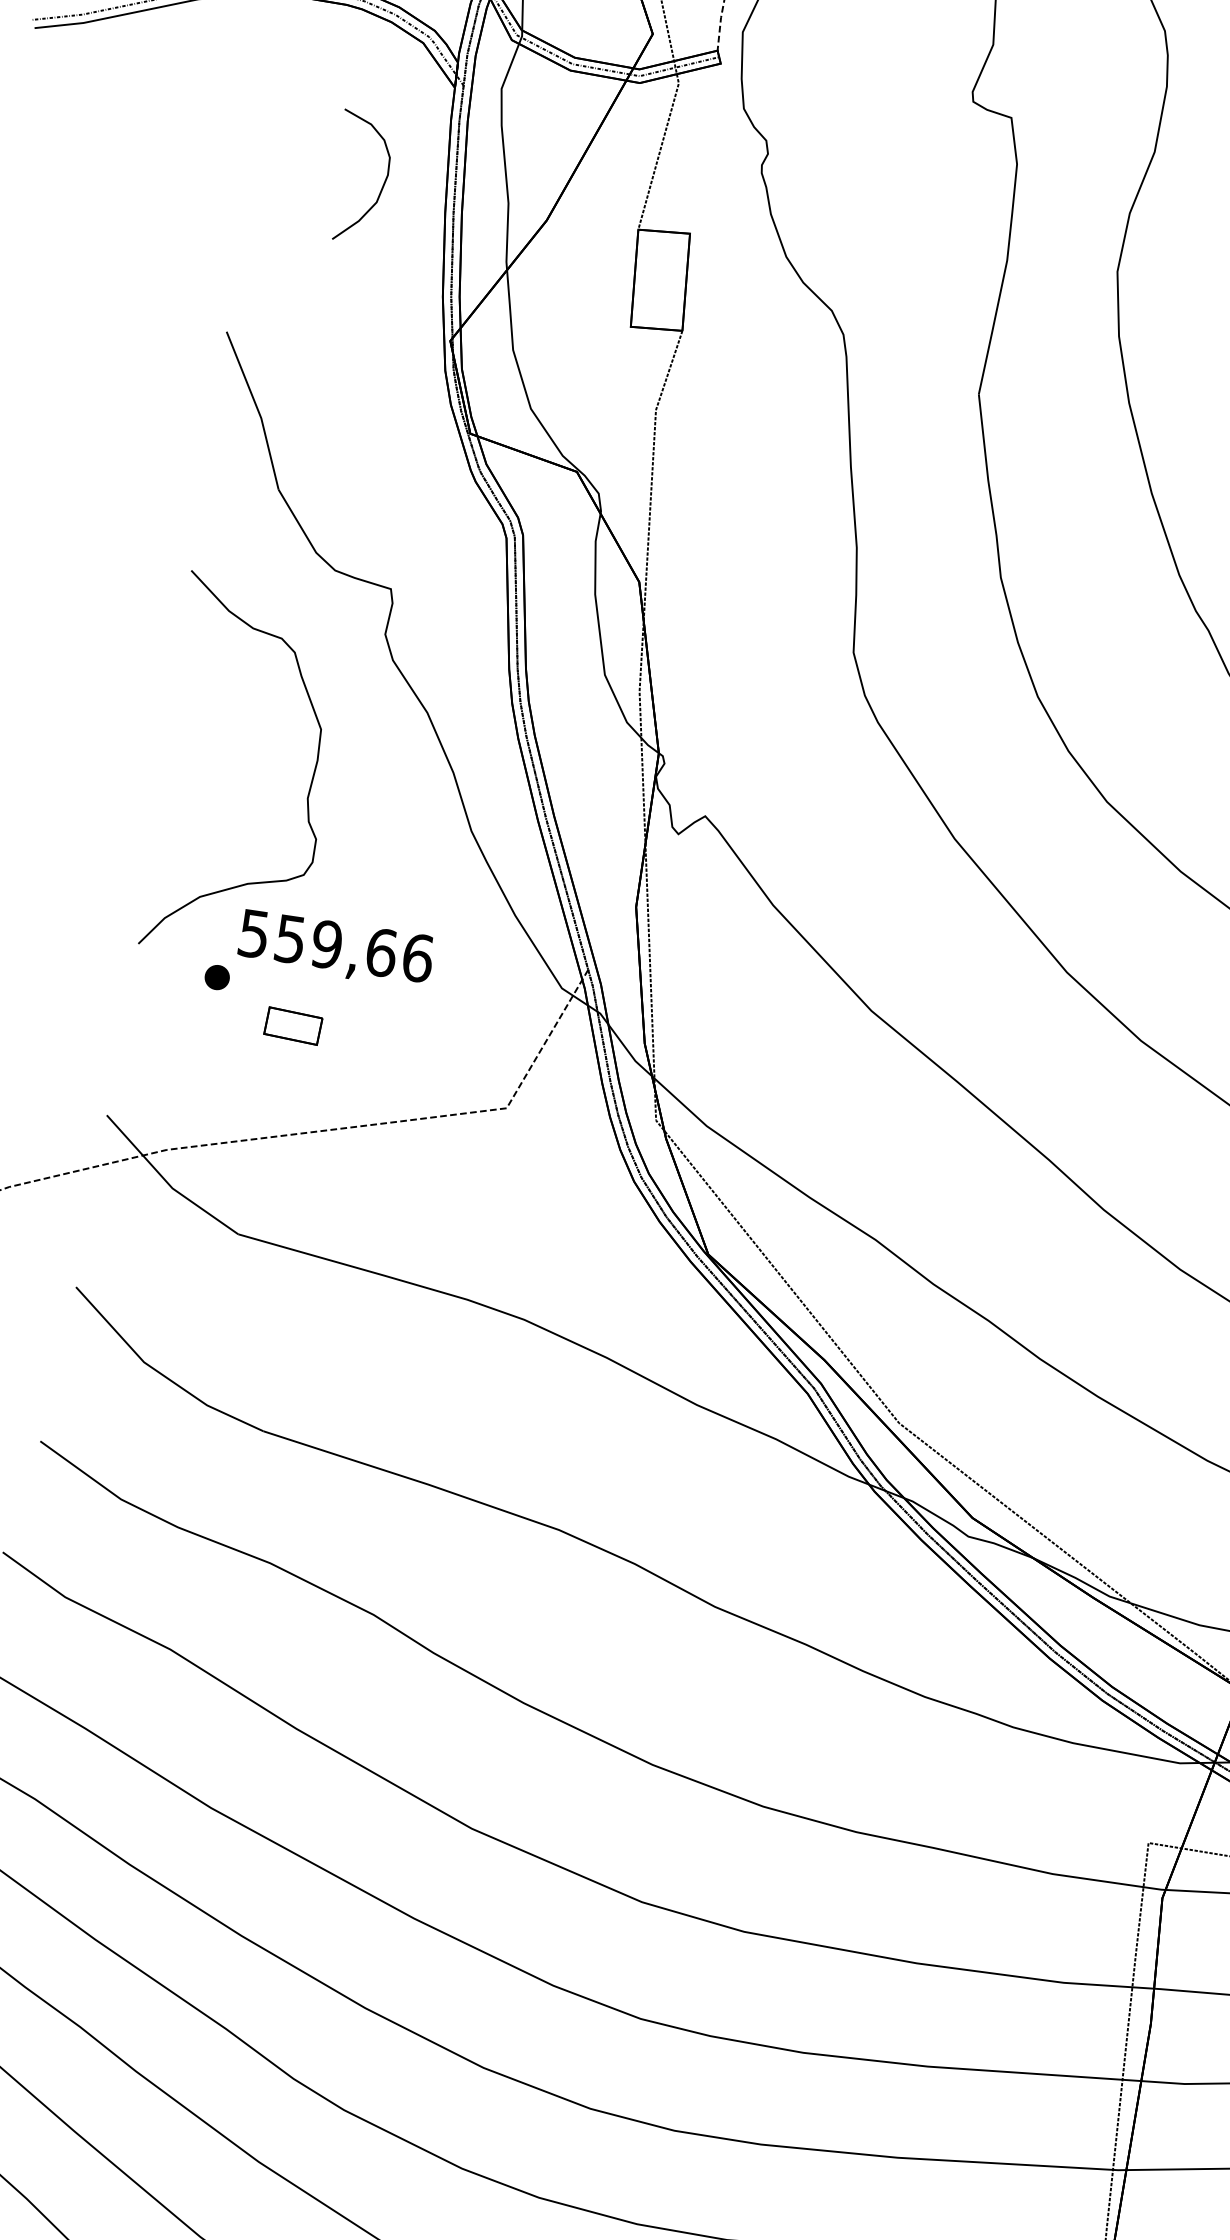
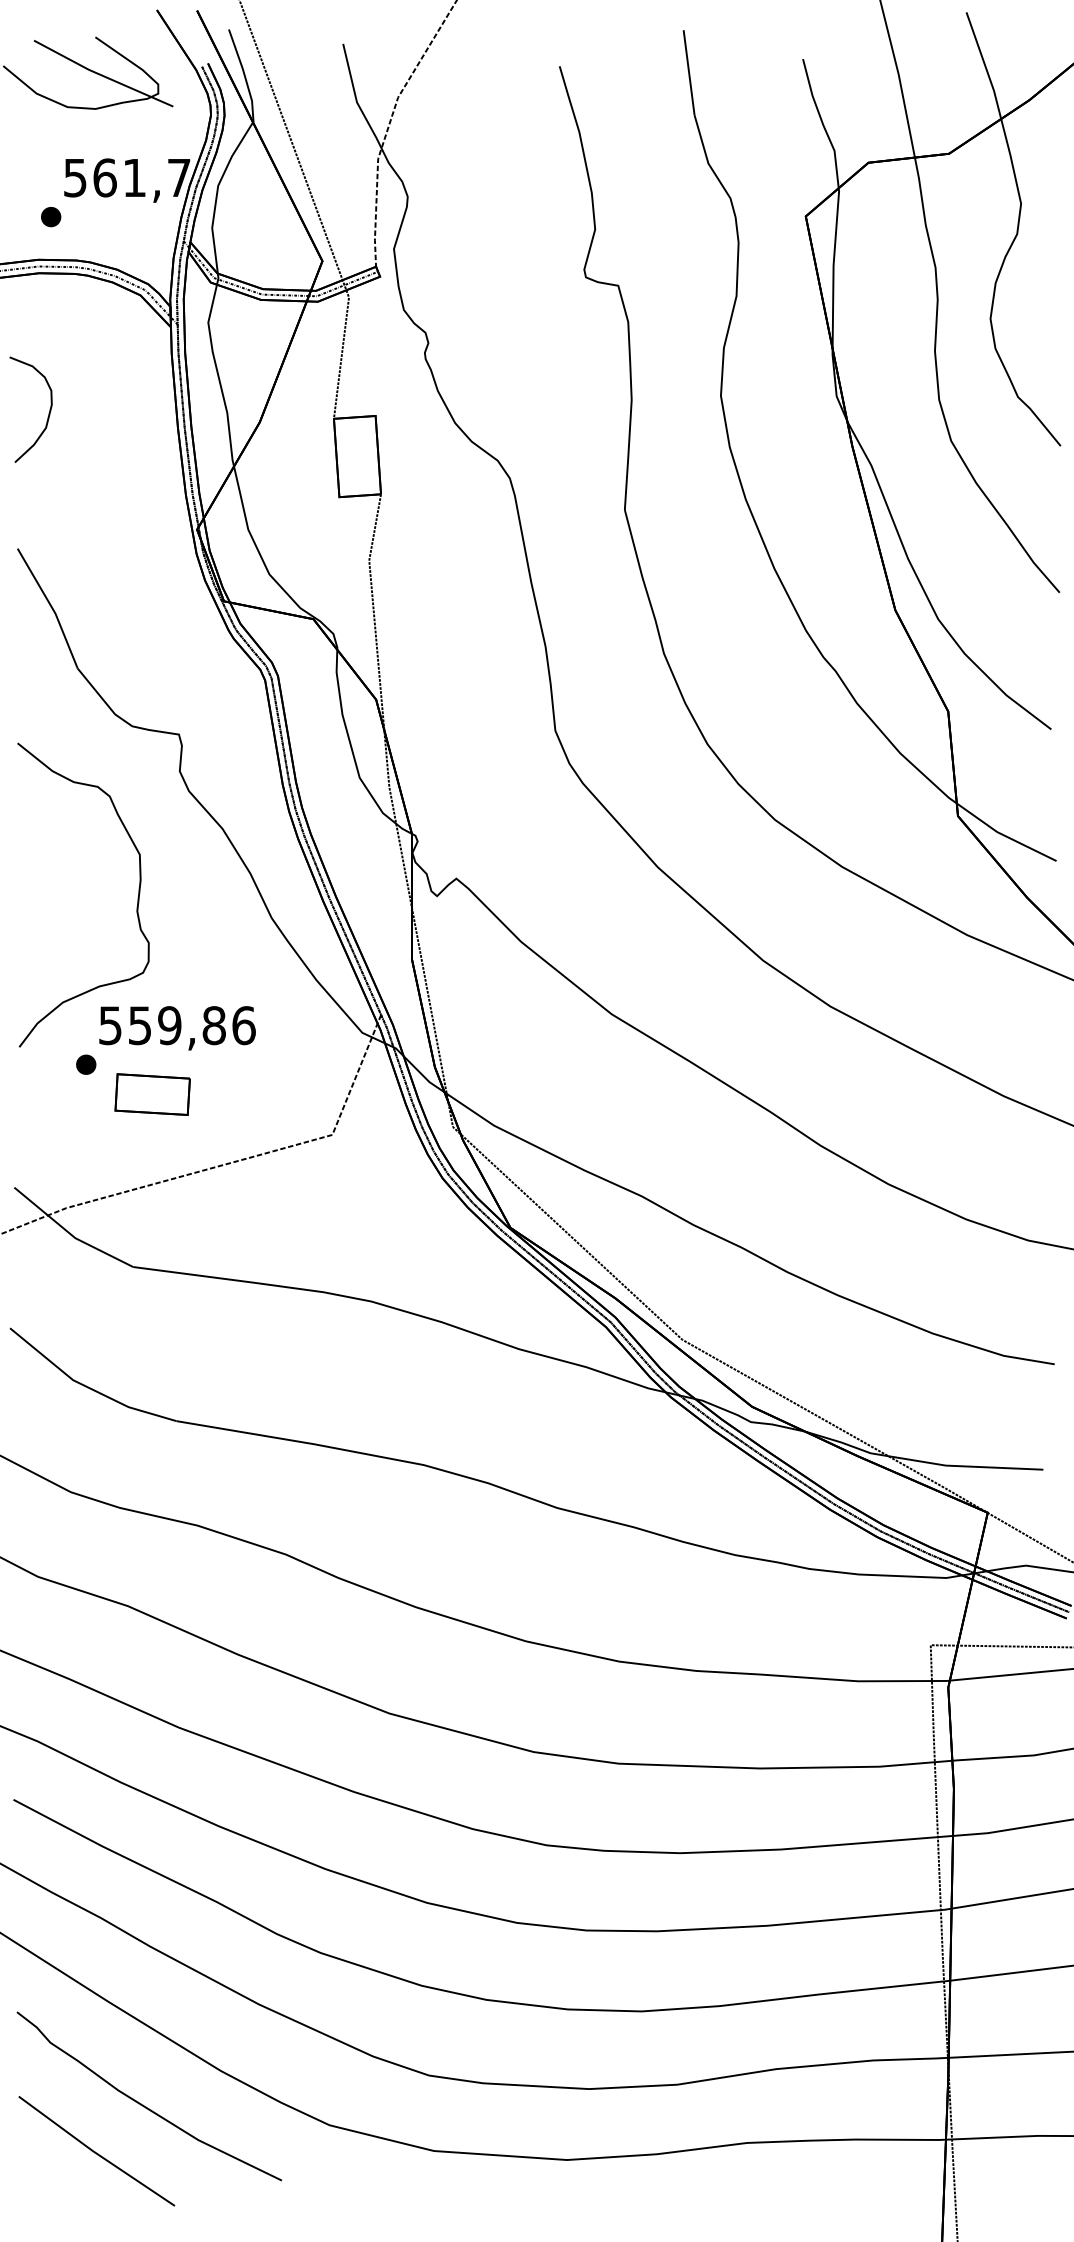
curve: (382, 185) -> (48, 413), moved
text: (381, 952) -> (214, 1025), 559,66 -> 559,86
part: (293, 1026) -> (152, 1094), size x1.67

